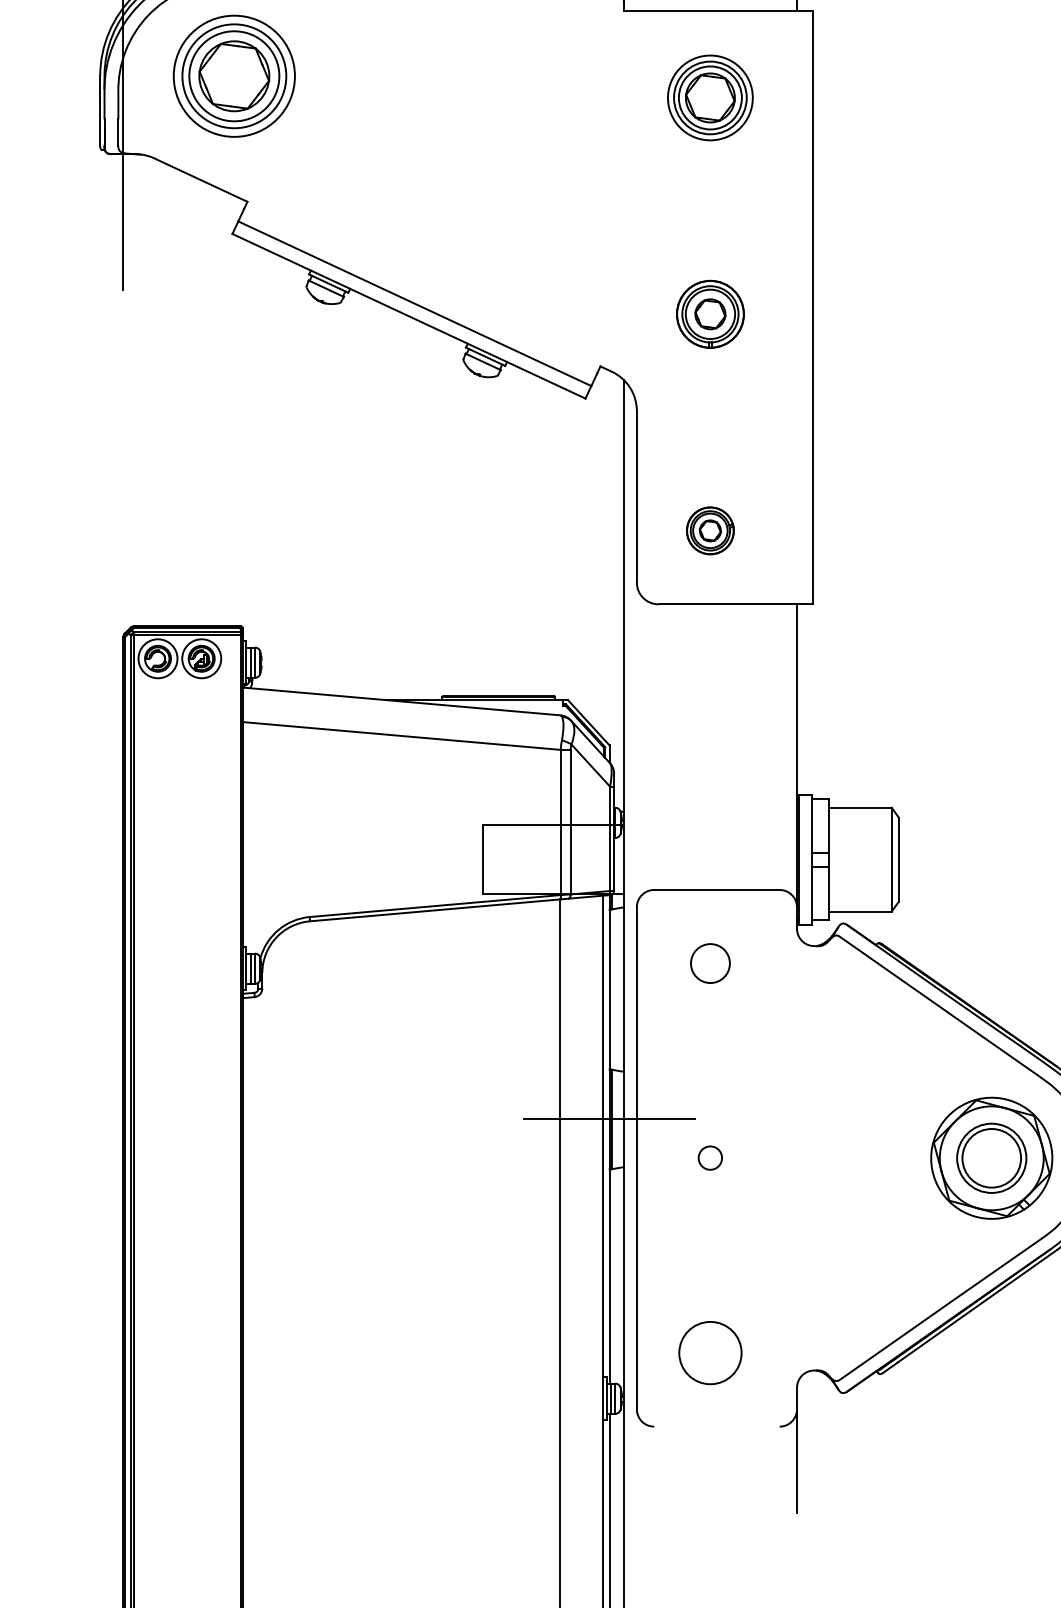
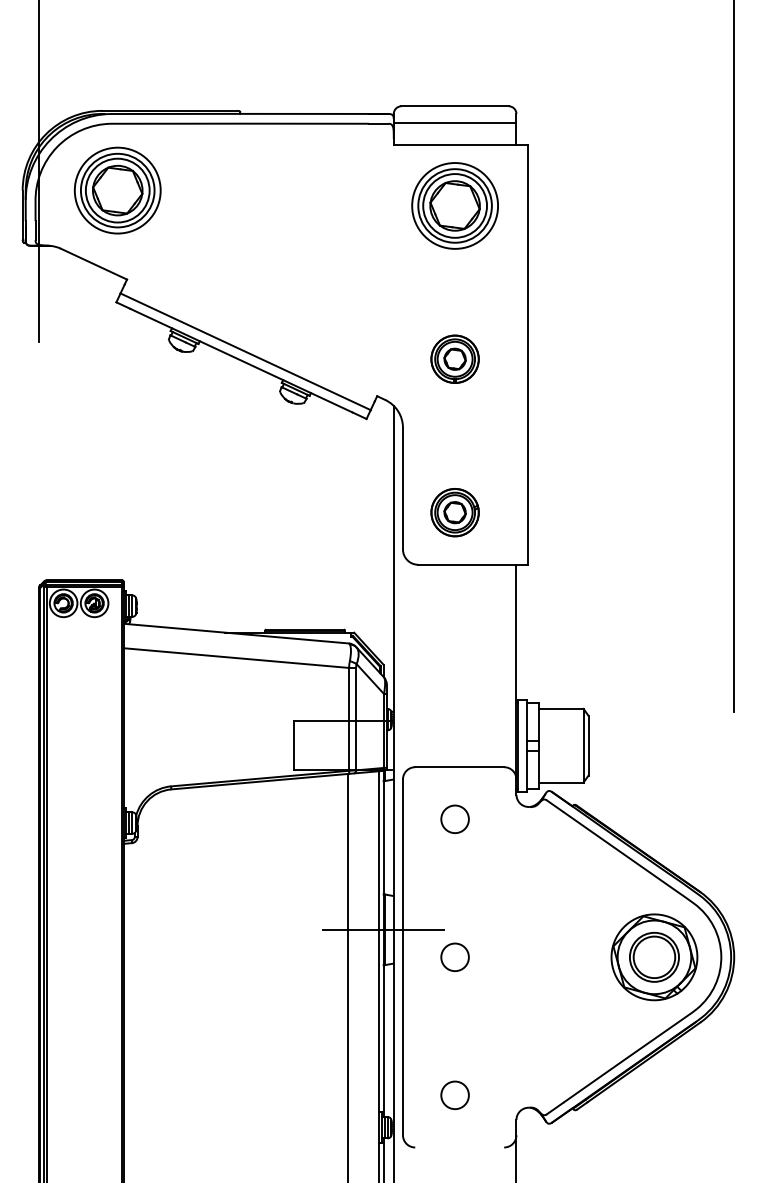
part: (709, 97) -> (454, 205), size x1.43
part: (709, 530) -> (454, 512), size x1.43
circle: (709, 1157) -> (454, 956), size x1.67
circle: (709, 1353) -> (454, 1095), size x0.62

